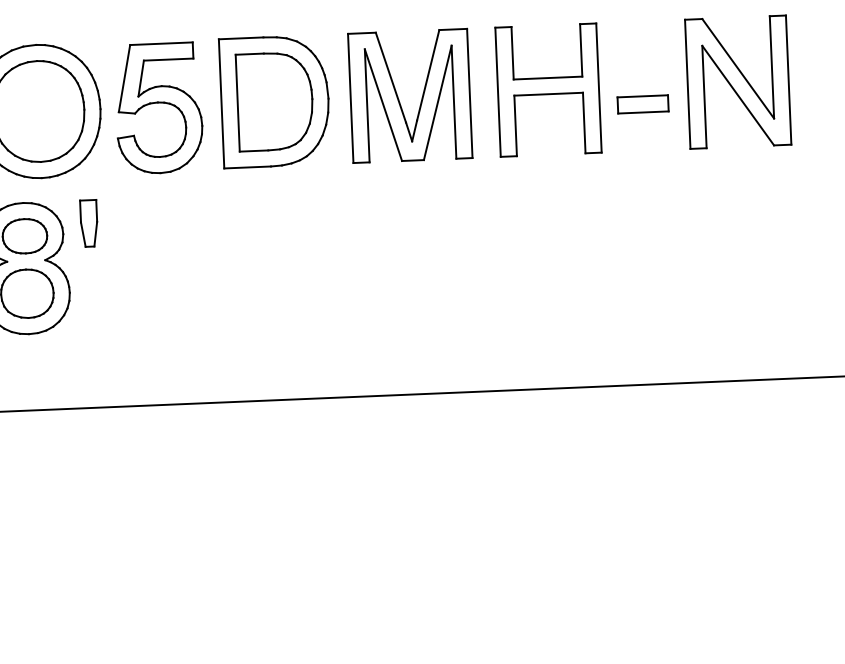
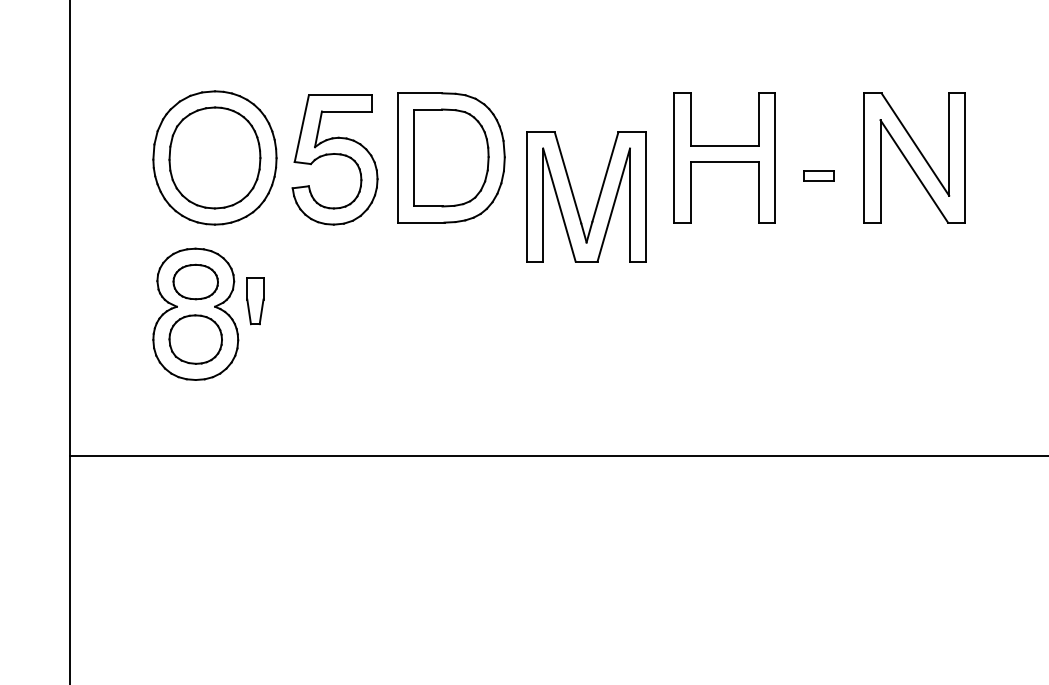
part: (399, 98) -> (575, 199), moved
part: (642, 103) -> (818, 175), size x0.6
part: (89, 224) -> (255, 301), moved

